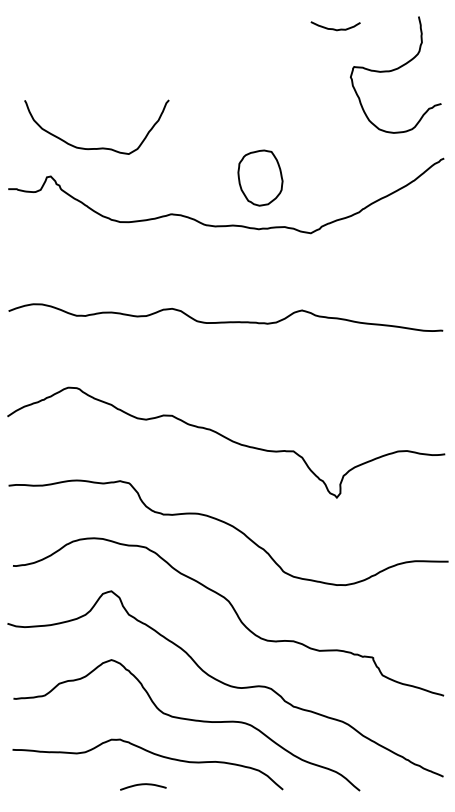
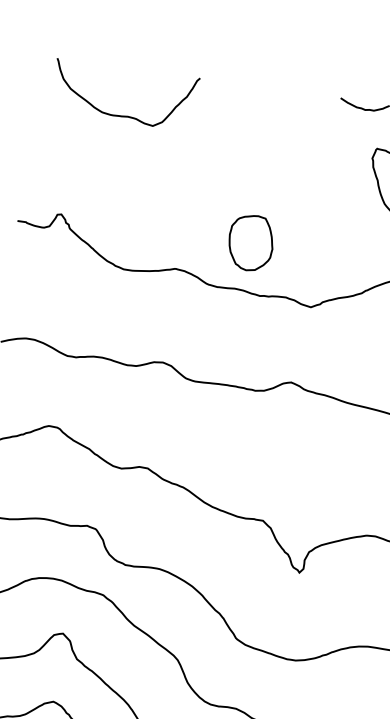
curve: (98, 147) -> (123, 115), moved
part: (260, 177) -> (251, 242), moved

